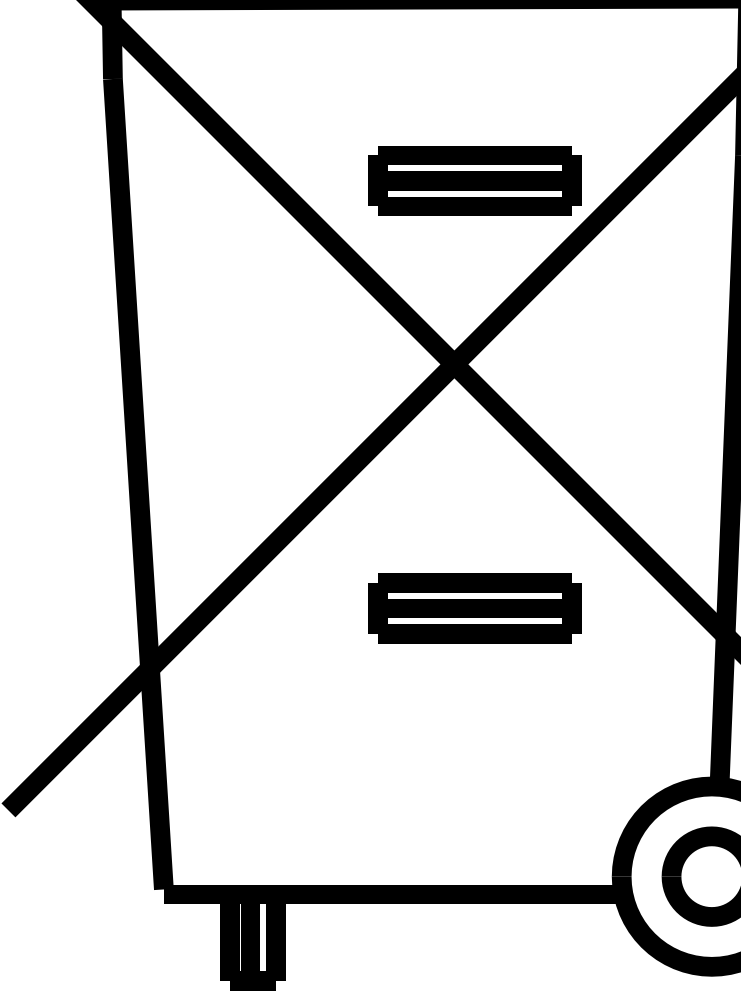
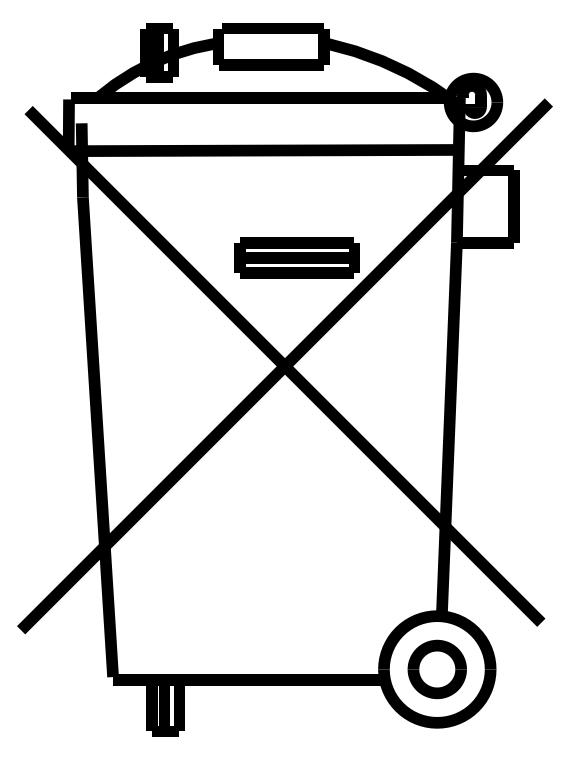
part: (473, 607) -> (296, 510), removed

